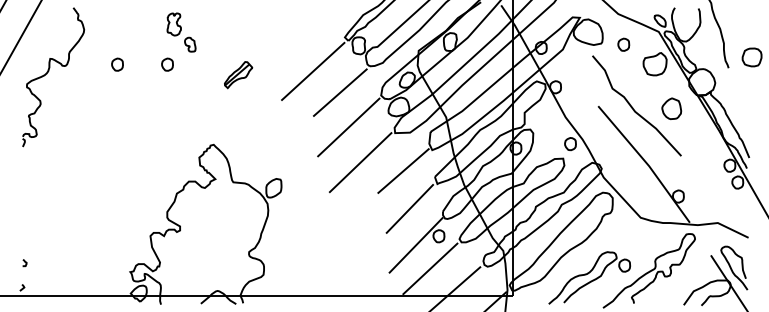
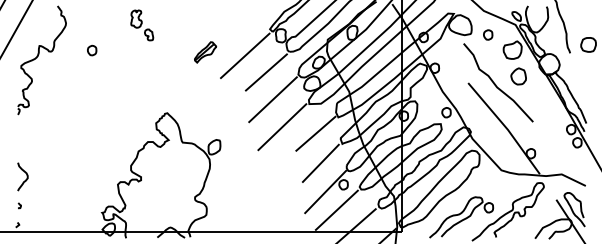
part: (167, 64) -> (131, 50), removed
part: (238, 75) -> (205, 52), moved
part: (671, 108) -> (518, 76), moved
curve: (32, 229) -> (25, 179), added

